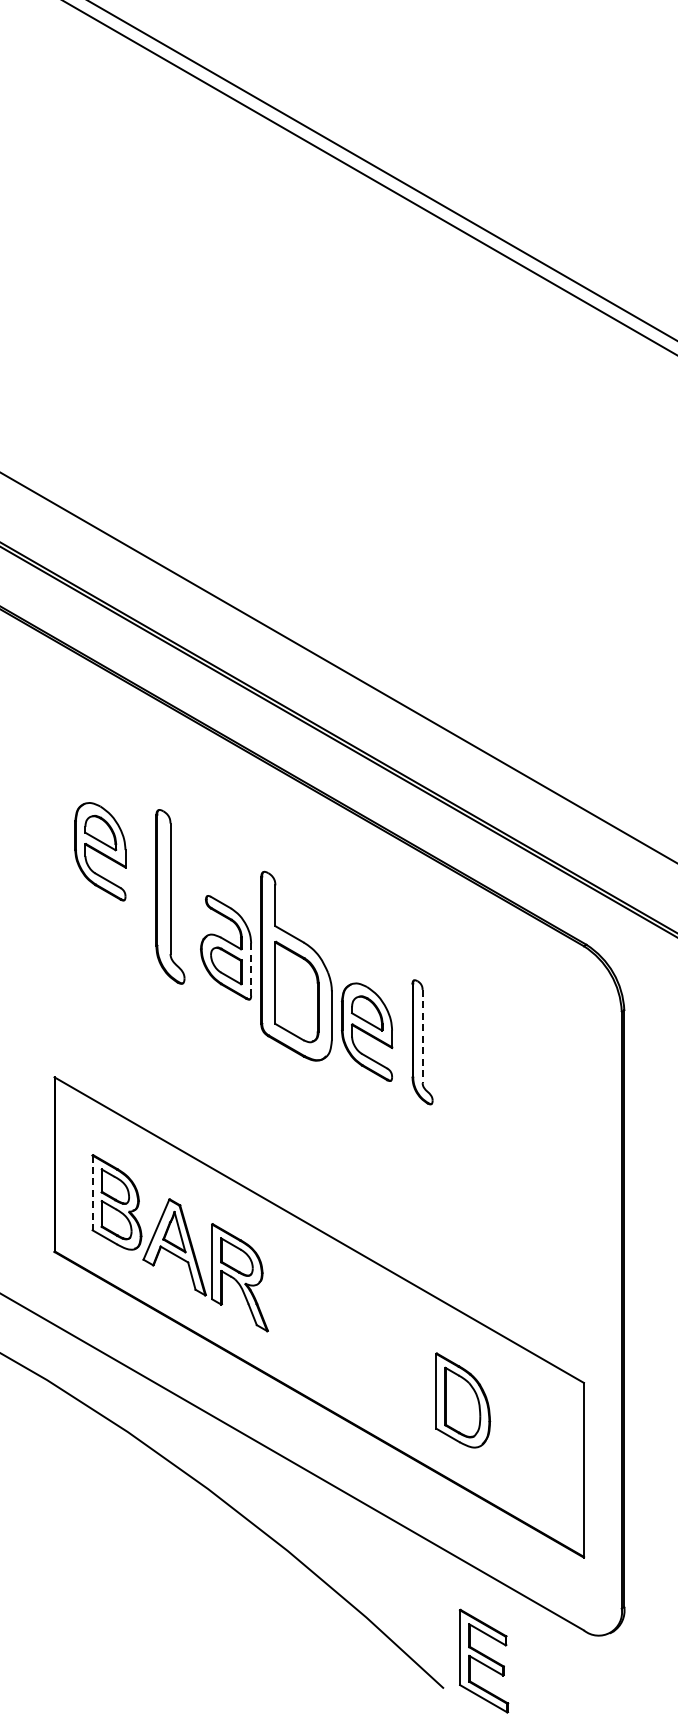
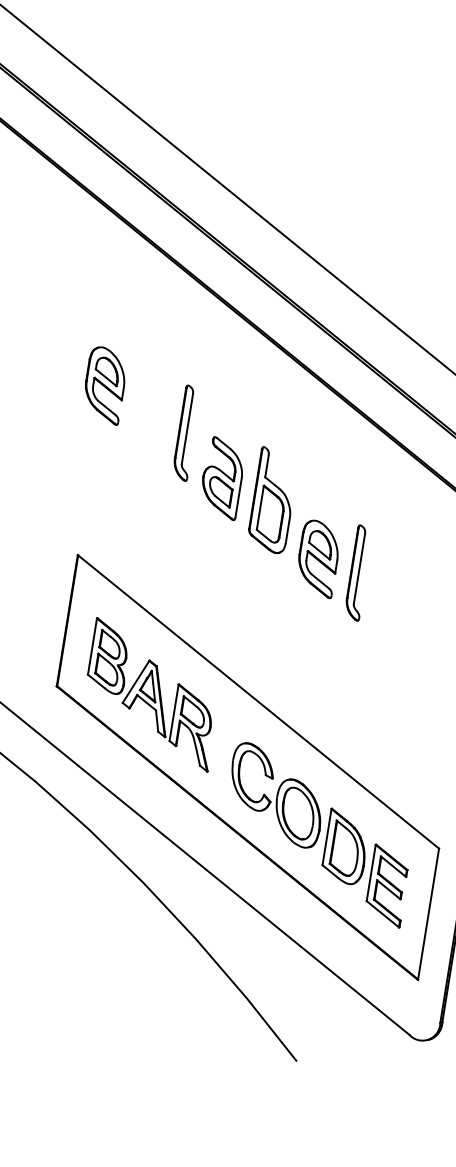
part: (100, 851) -> (104, 385), moved
part: (170, 896) -> (186, 433), size x0.71
part: (296, 965) -> (273, 500), size x0.71
line: (251, 970) -> (238, 498), dashed -> solid
line: (422, 1036) -> (359, 568), dashed -> solid
line: (92, 1193) -> (92, 646), dashed -> solid
part: (361, 1347) -> (276, 795), added
part: (484, 1660) -> (388, 885), moved

